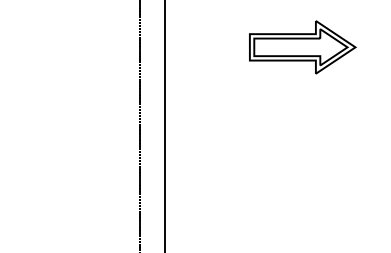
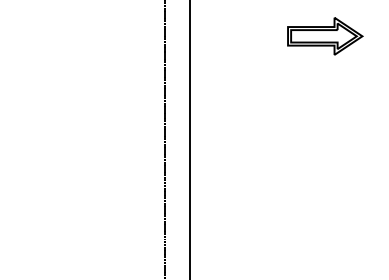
part: (303, 47) -> (325, 36), size x0.71

